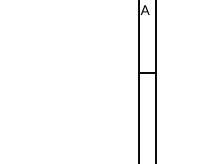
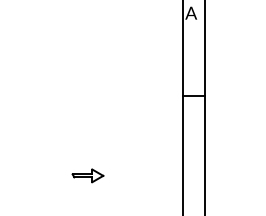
part: (66, 133) -> (87, 175), added

